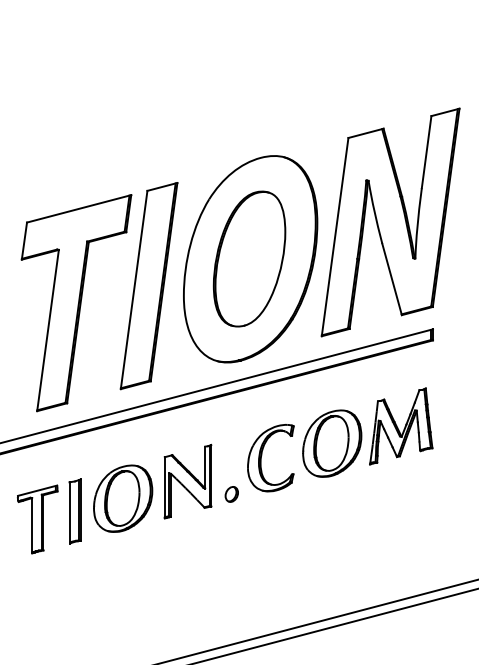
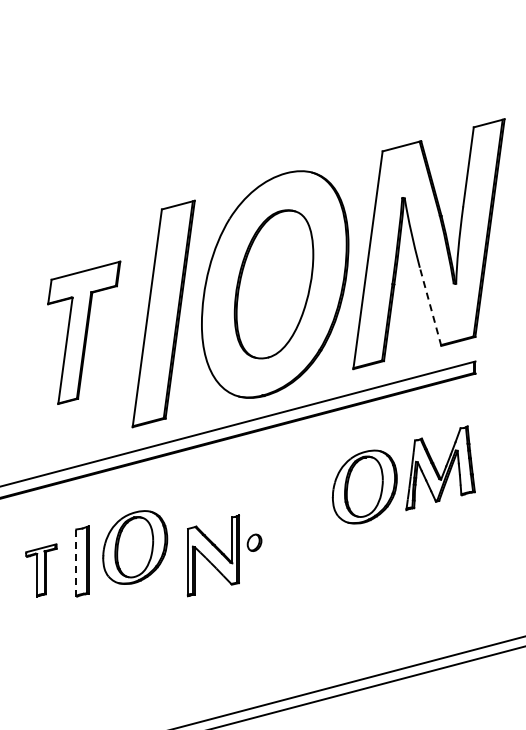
line: (392, 279) -> (430, 306), solid -> dashed
part: (76, 302) -> (84, 332), size x0.6
part: (261, 457) -> (287, 502), removed
part: (187, 481) -> (212, 555), moved
line: (69, 513) -> (76, 563), solid -> dashed
part: (37, 519) -> (41, 570), size x0.7

